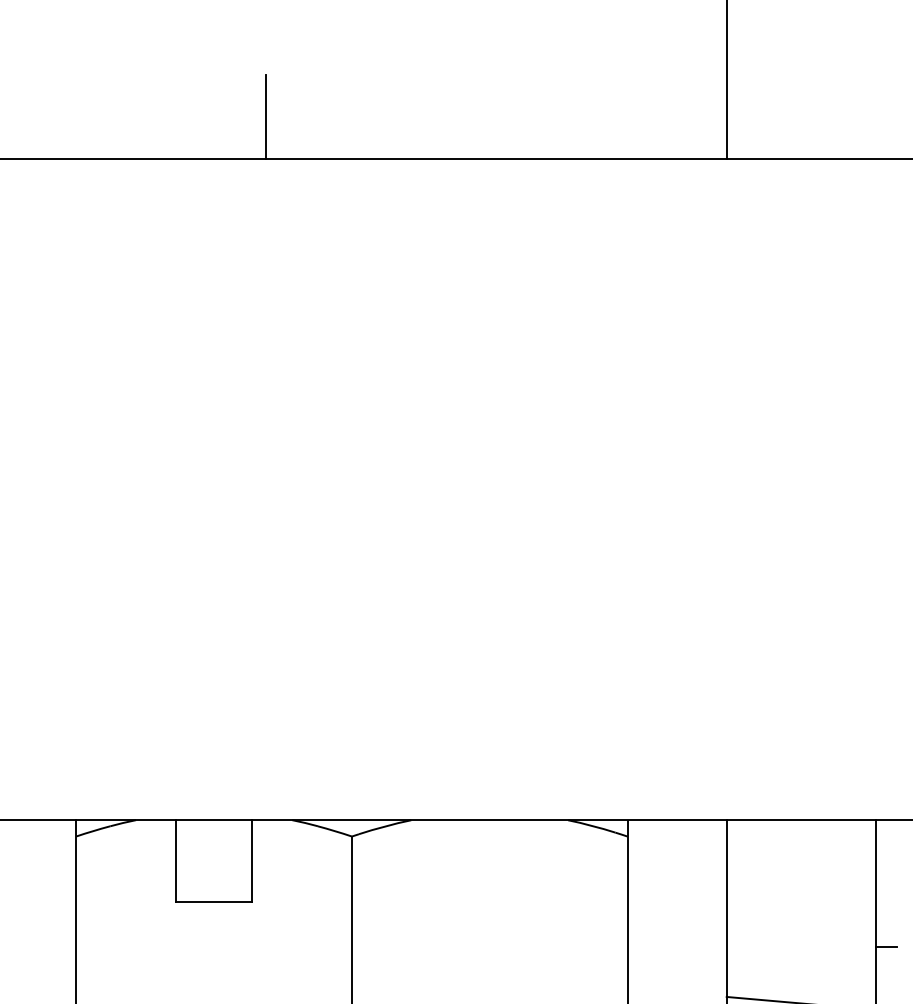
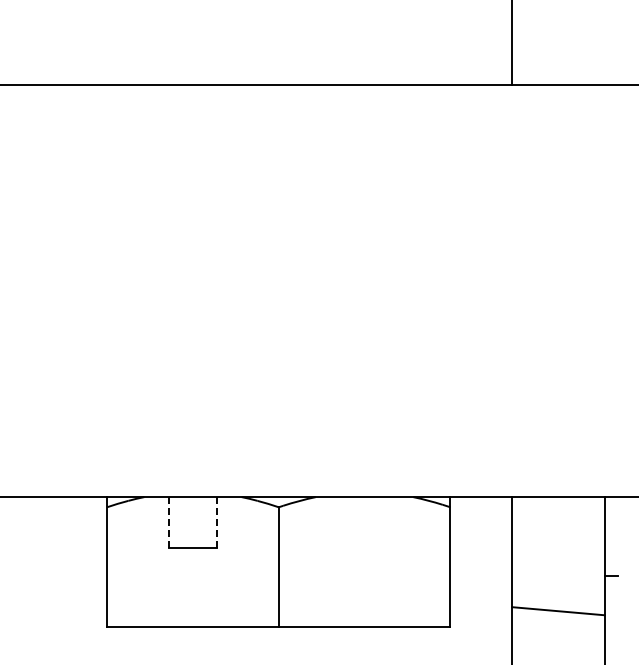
line: (266, 115) -> (225, 58), removed
line: (176, 860) -> (169, 522), solid -> dashed
line: (251, 860) -> (216, 522), solid -> dashed

